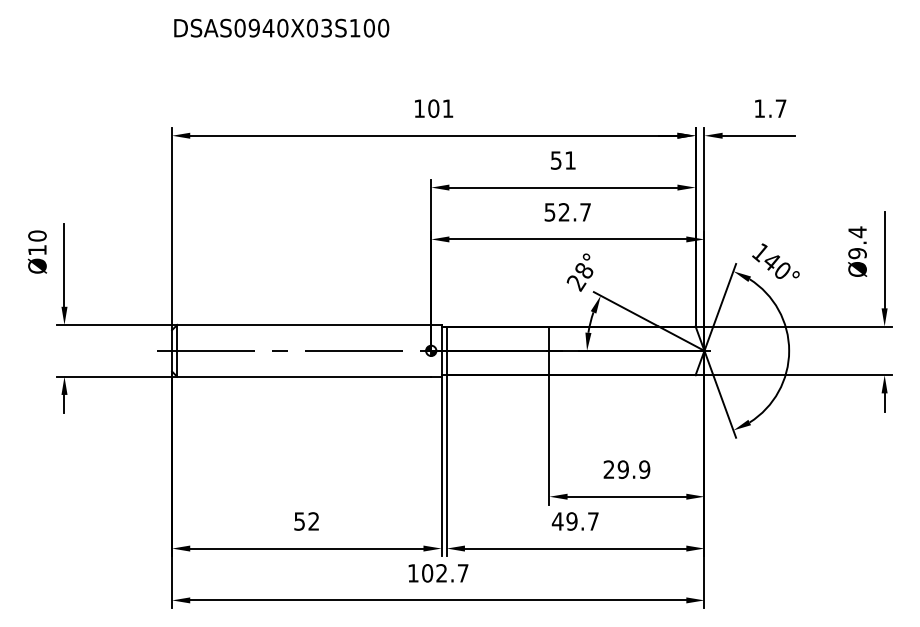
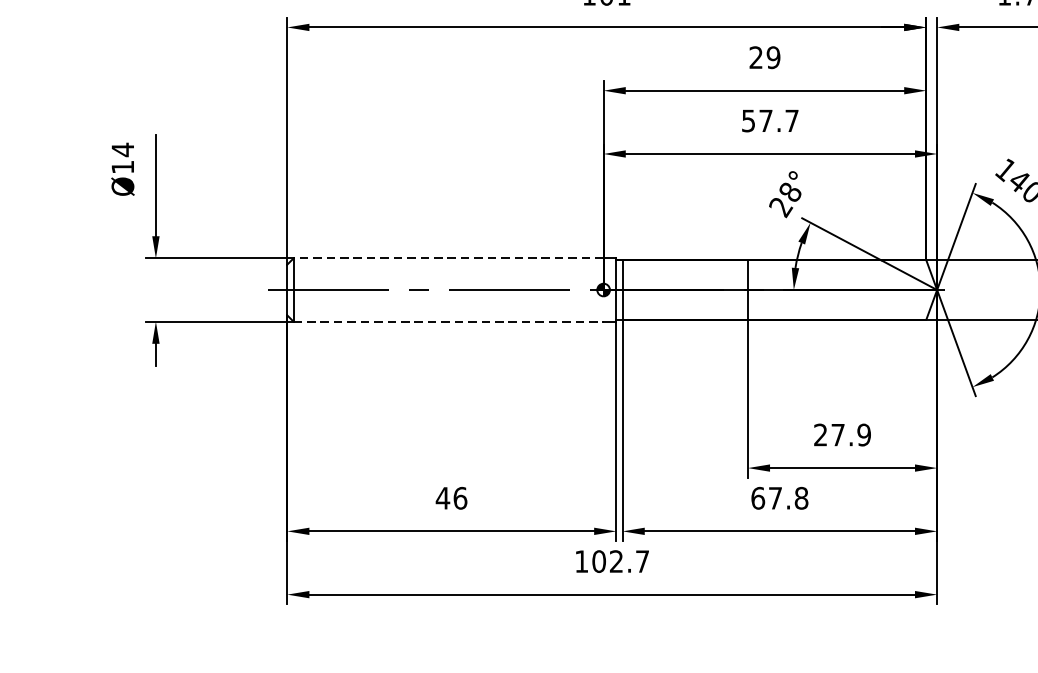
text: (563, 160) -> (765, 57), 51 -> 29
text: (563, 212) -> (765, 121), 52.7 -> 57.7
text: (37, 235) -> (122, 149), Ø10 -> Ø14
line: (304, 324) -> (448, 257), solid -> dashed
line: (304, 376) -> (448, 321), solid -> dashed
text: (622, 469) -> (837, 434), 29.9 -> 27.9
text: (306, 521) -> (451, 498), 52 -> 46
text: (574, 521) -> (778, 498), 49.7 -> 67.8

